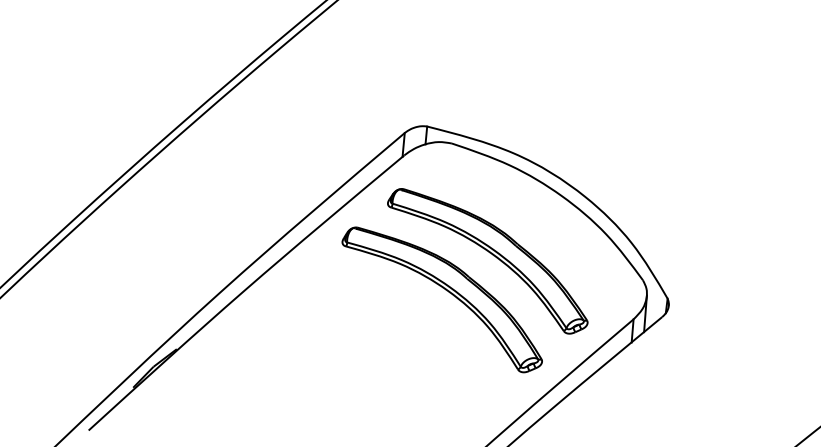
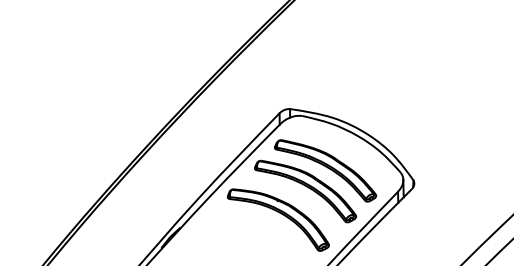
part: (384, 340) -> (279, 213), added

